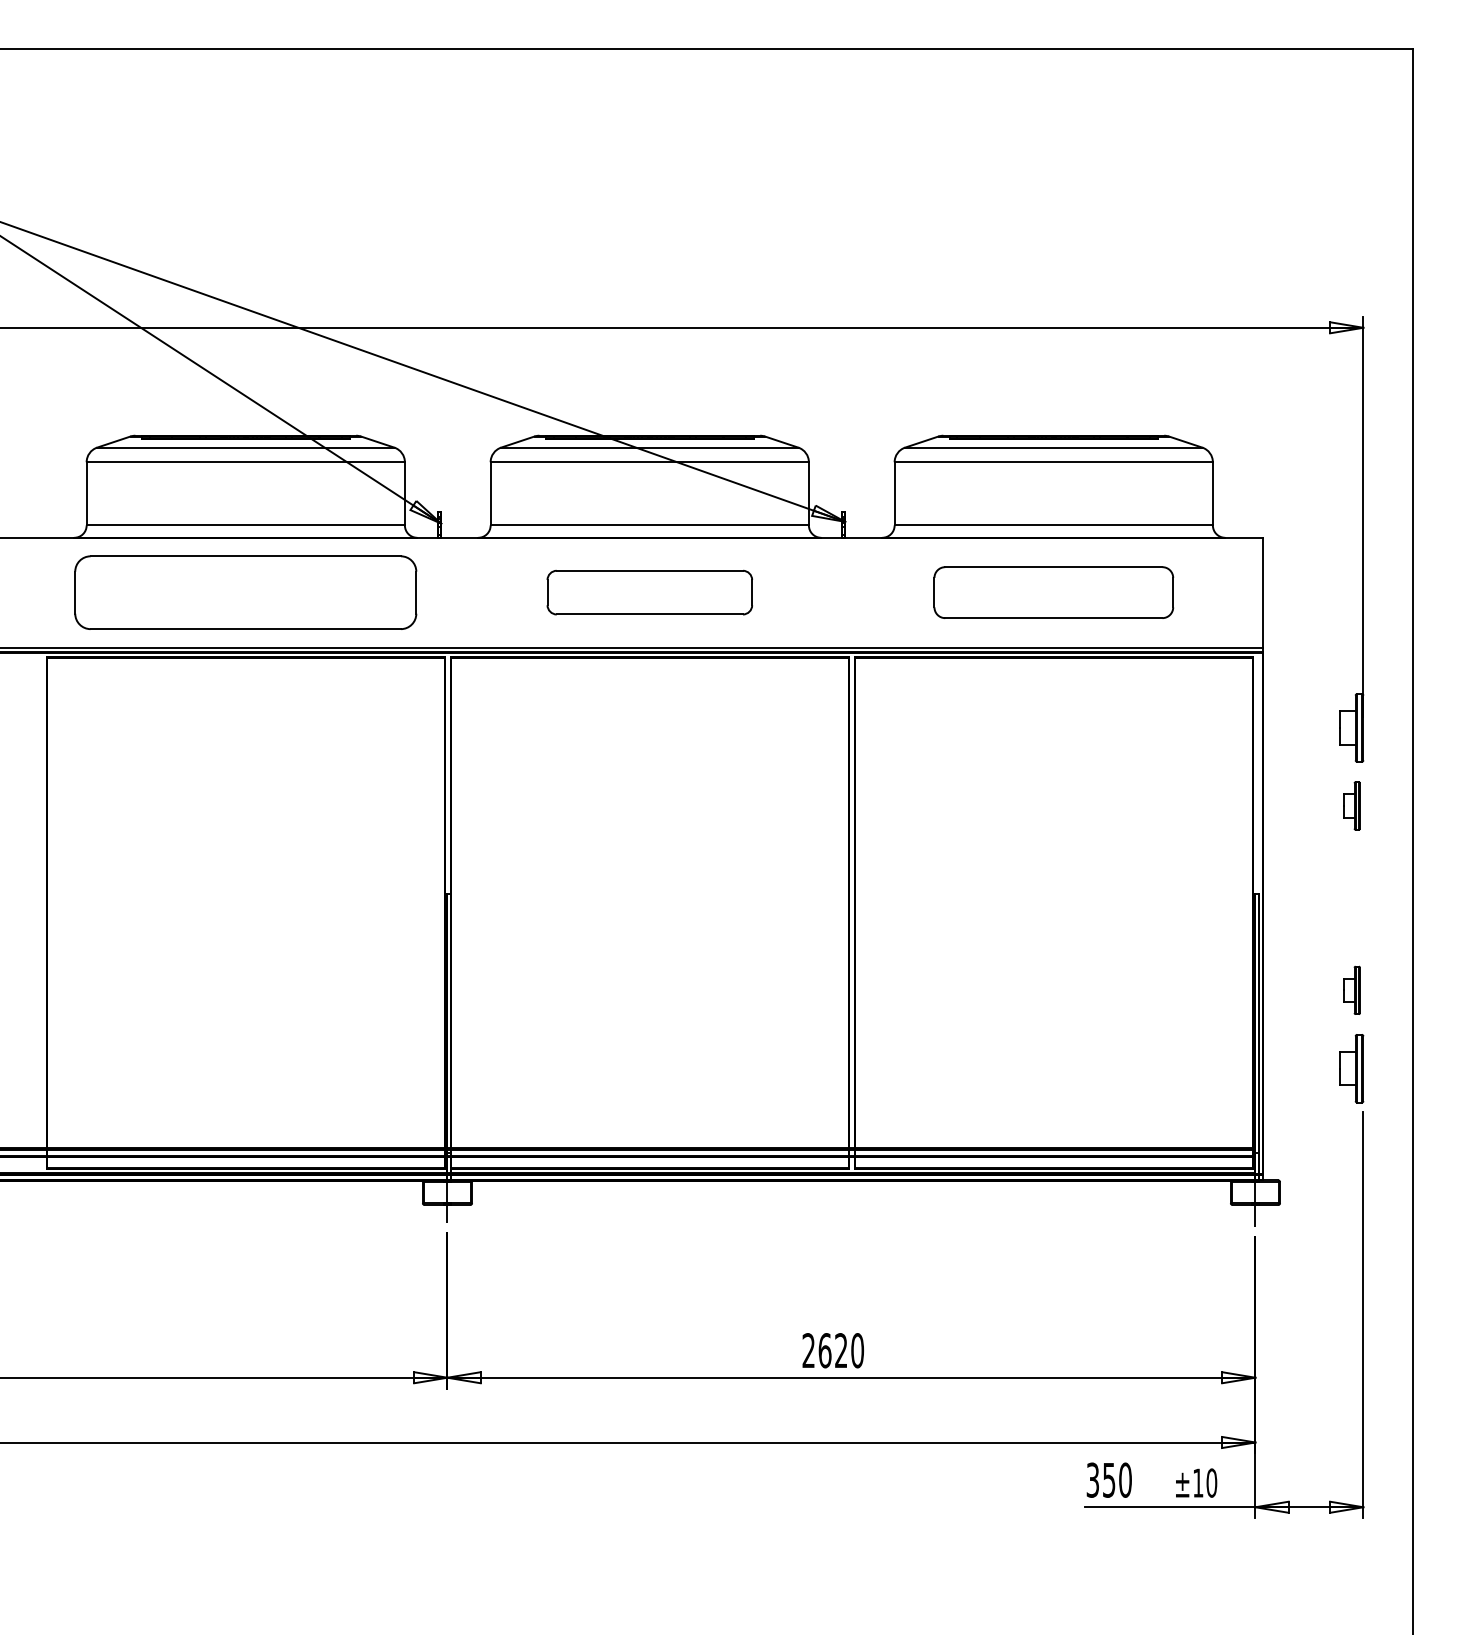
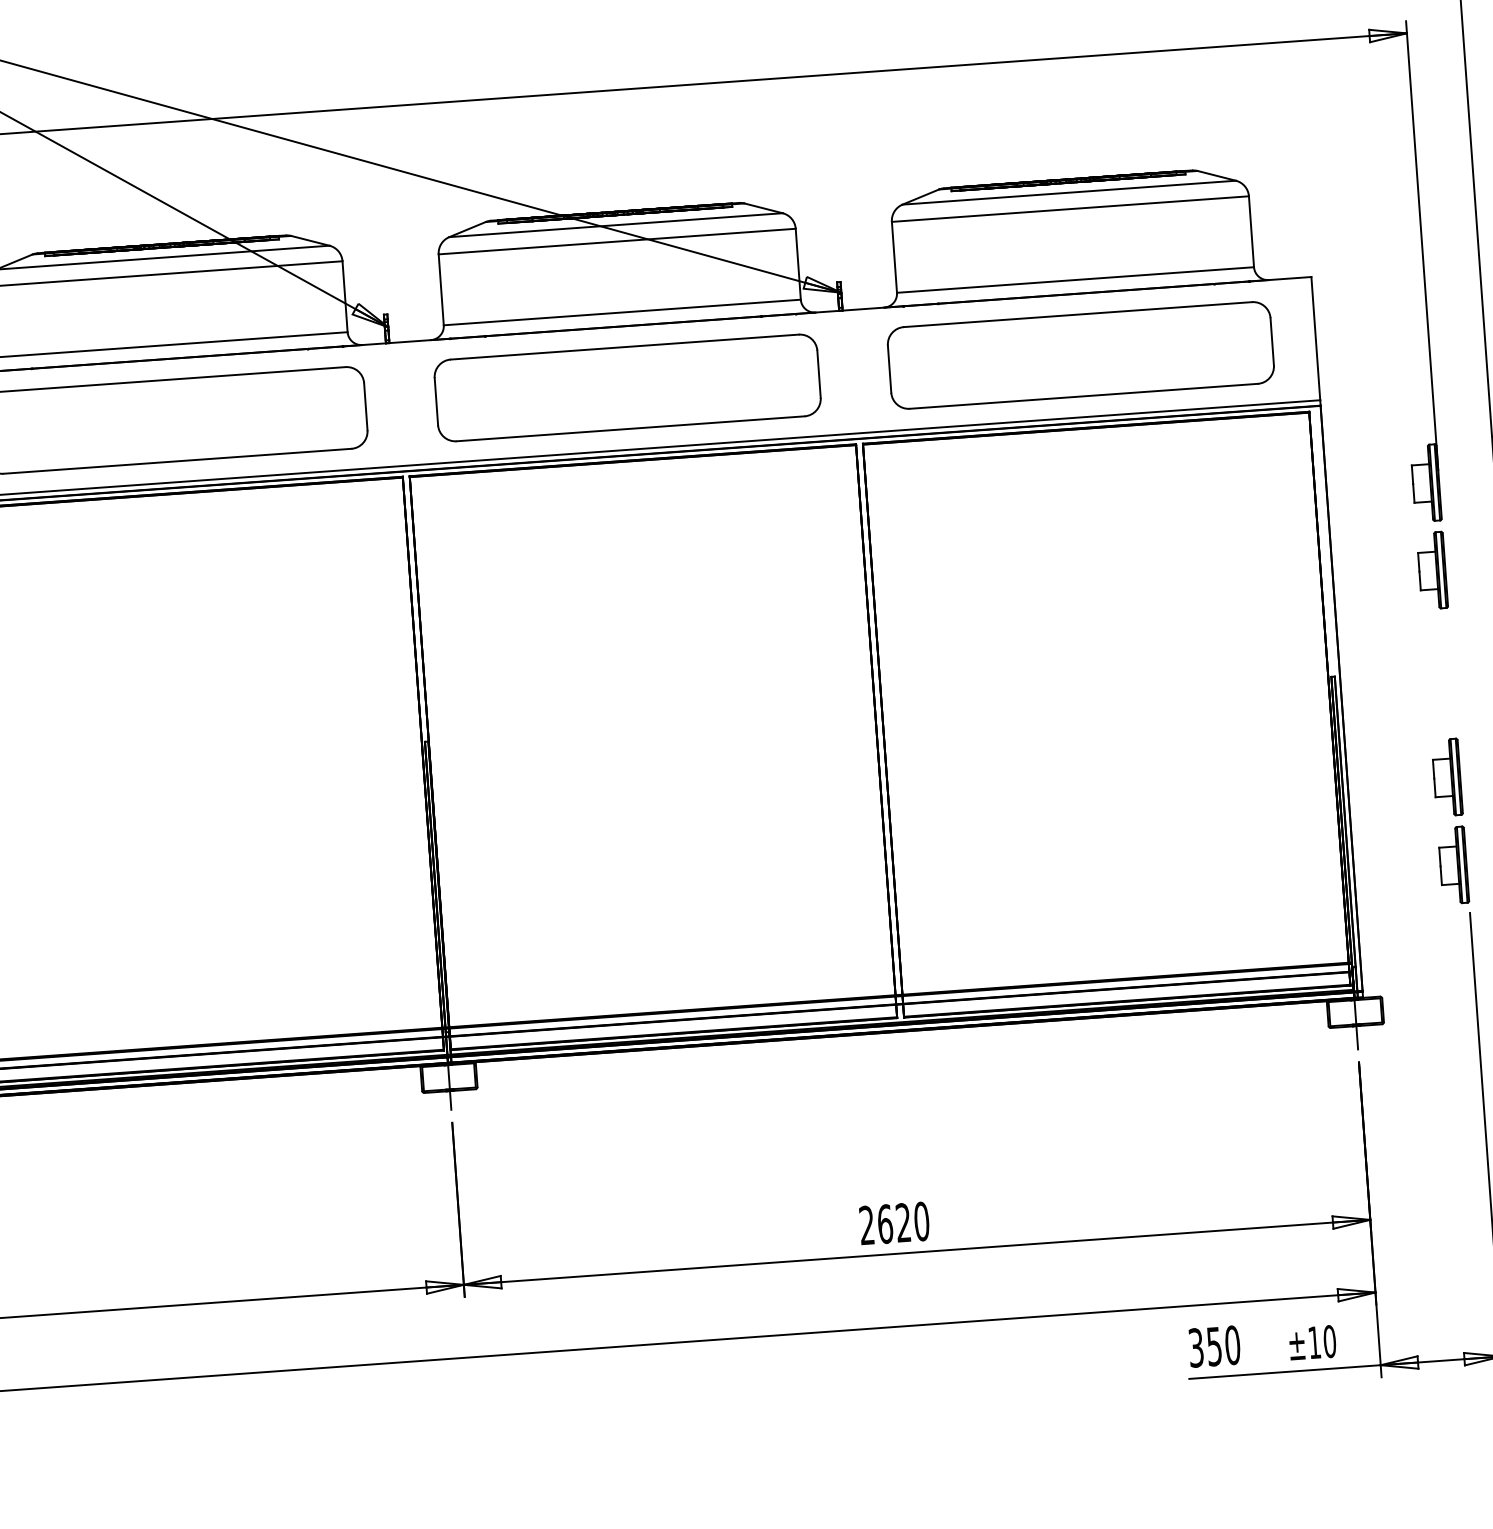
part: (649, 592) -> (627, 387), size x1.67
part: (1053, 592) -> (1080, 355), size x1.43
part: (1351, 805) -> (1432, 570), size x1.43
part: (1351, 990) -> (1446, 777), size x1.43

